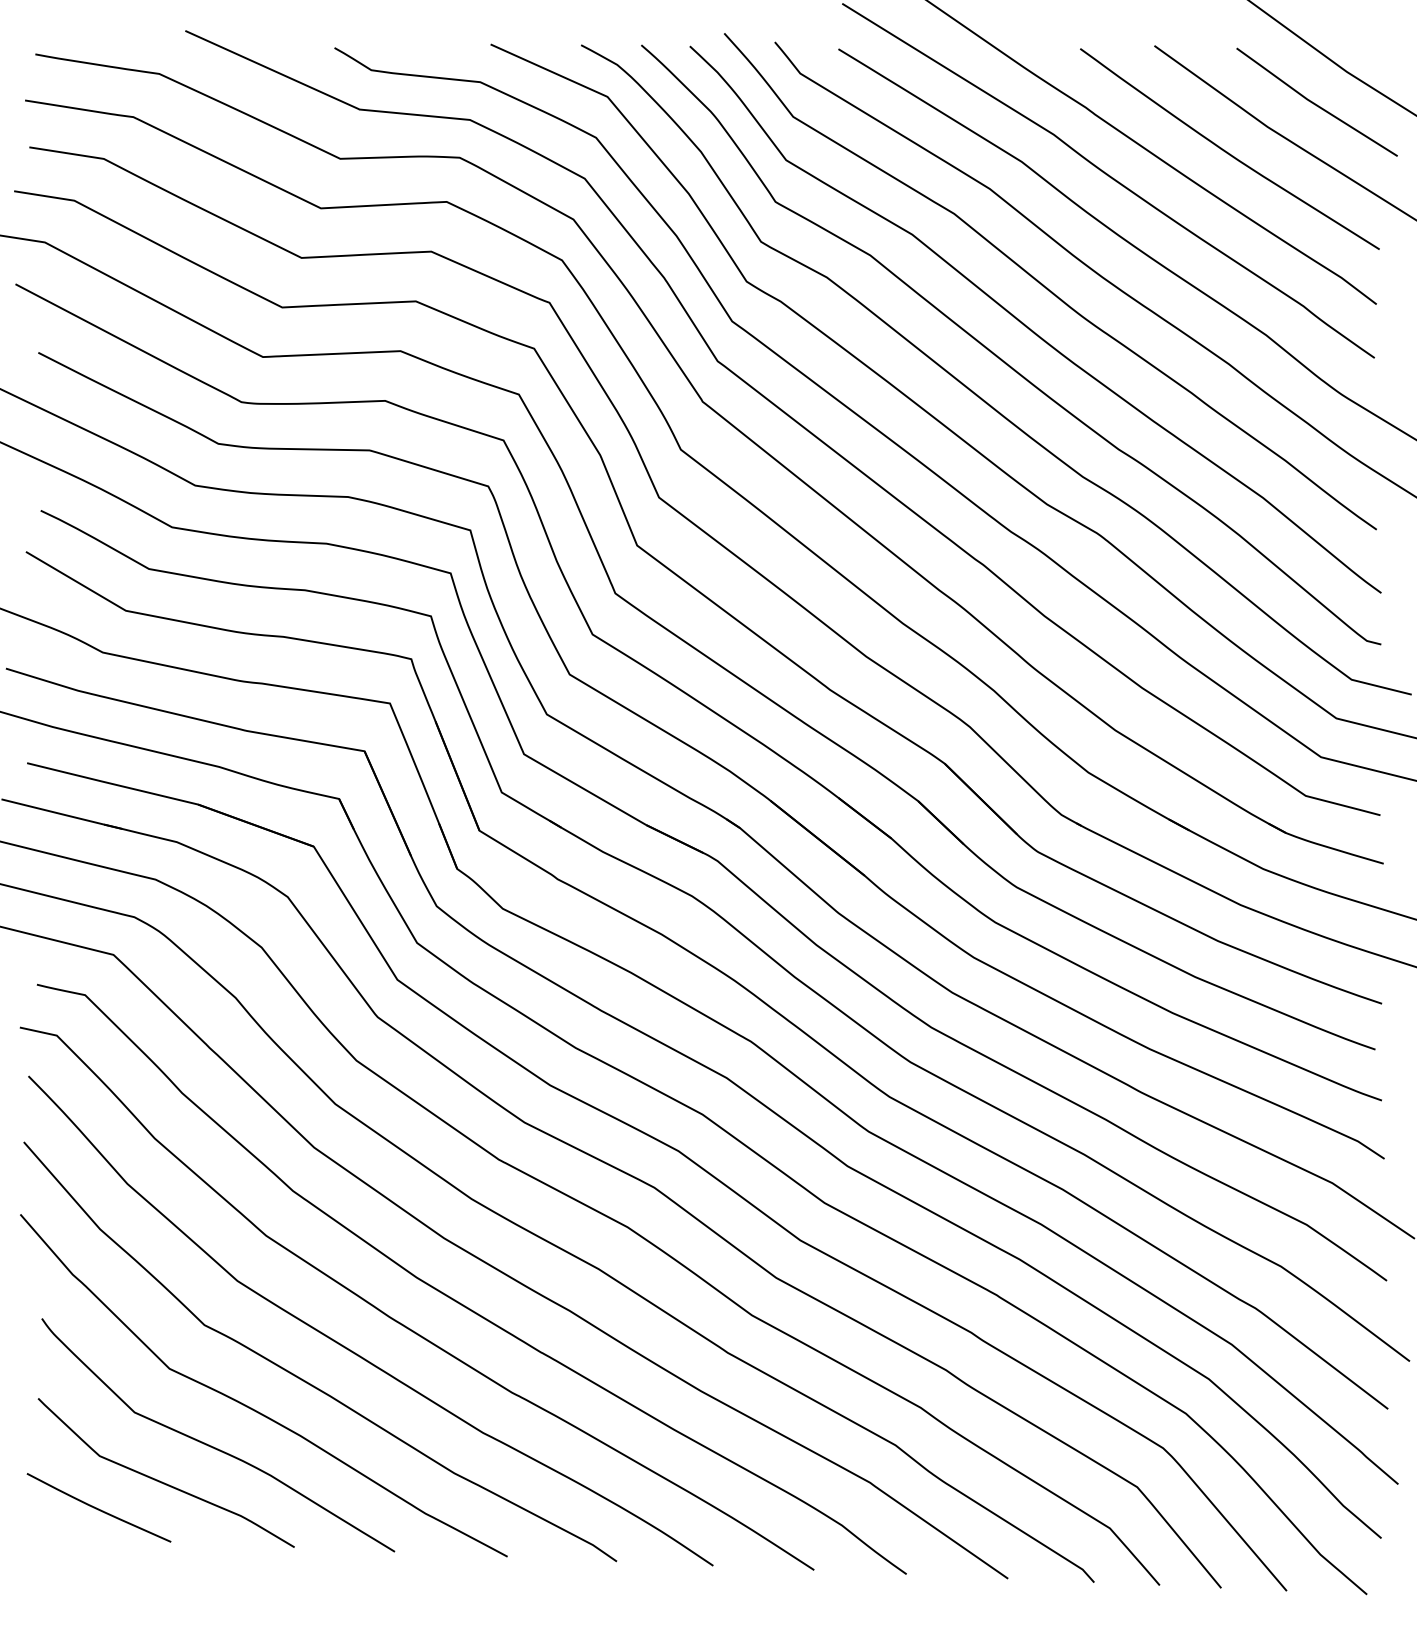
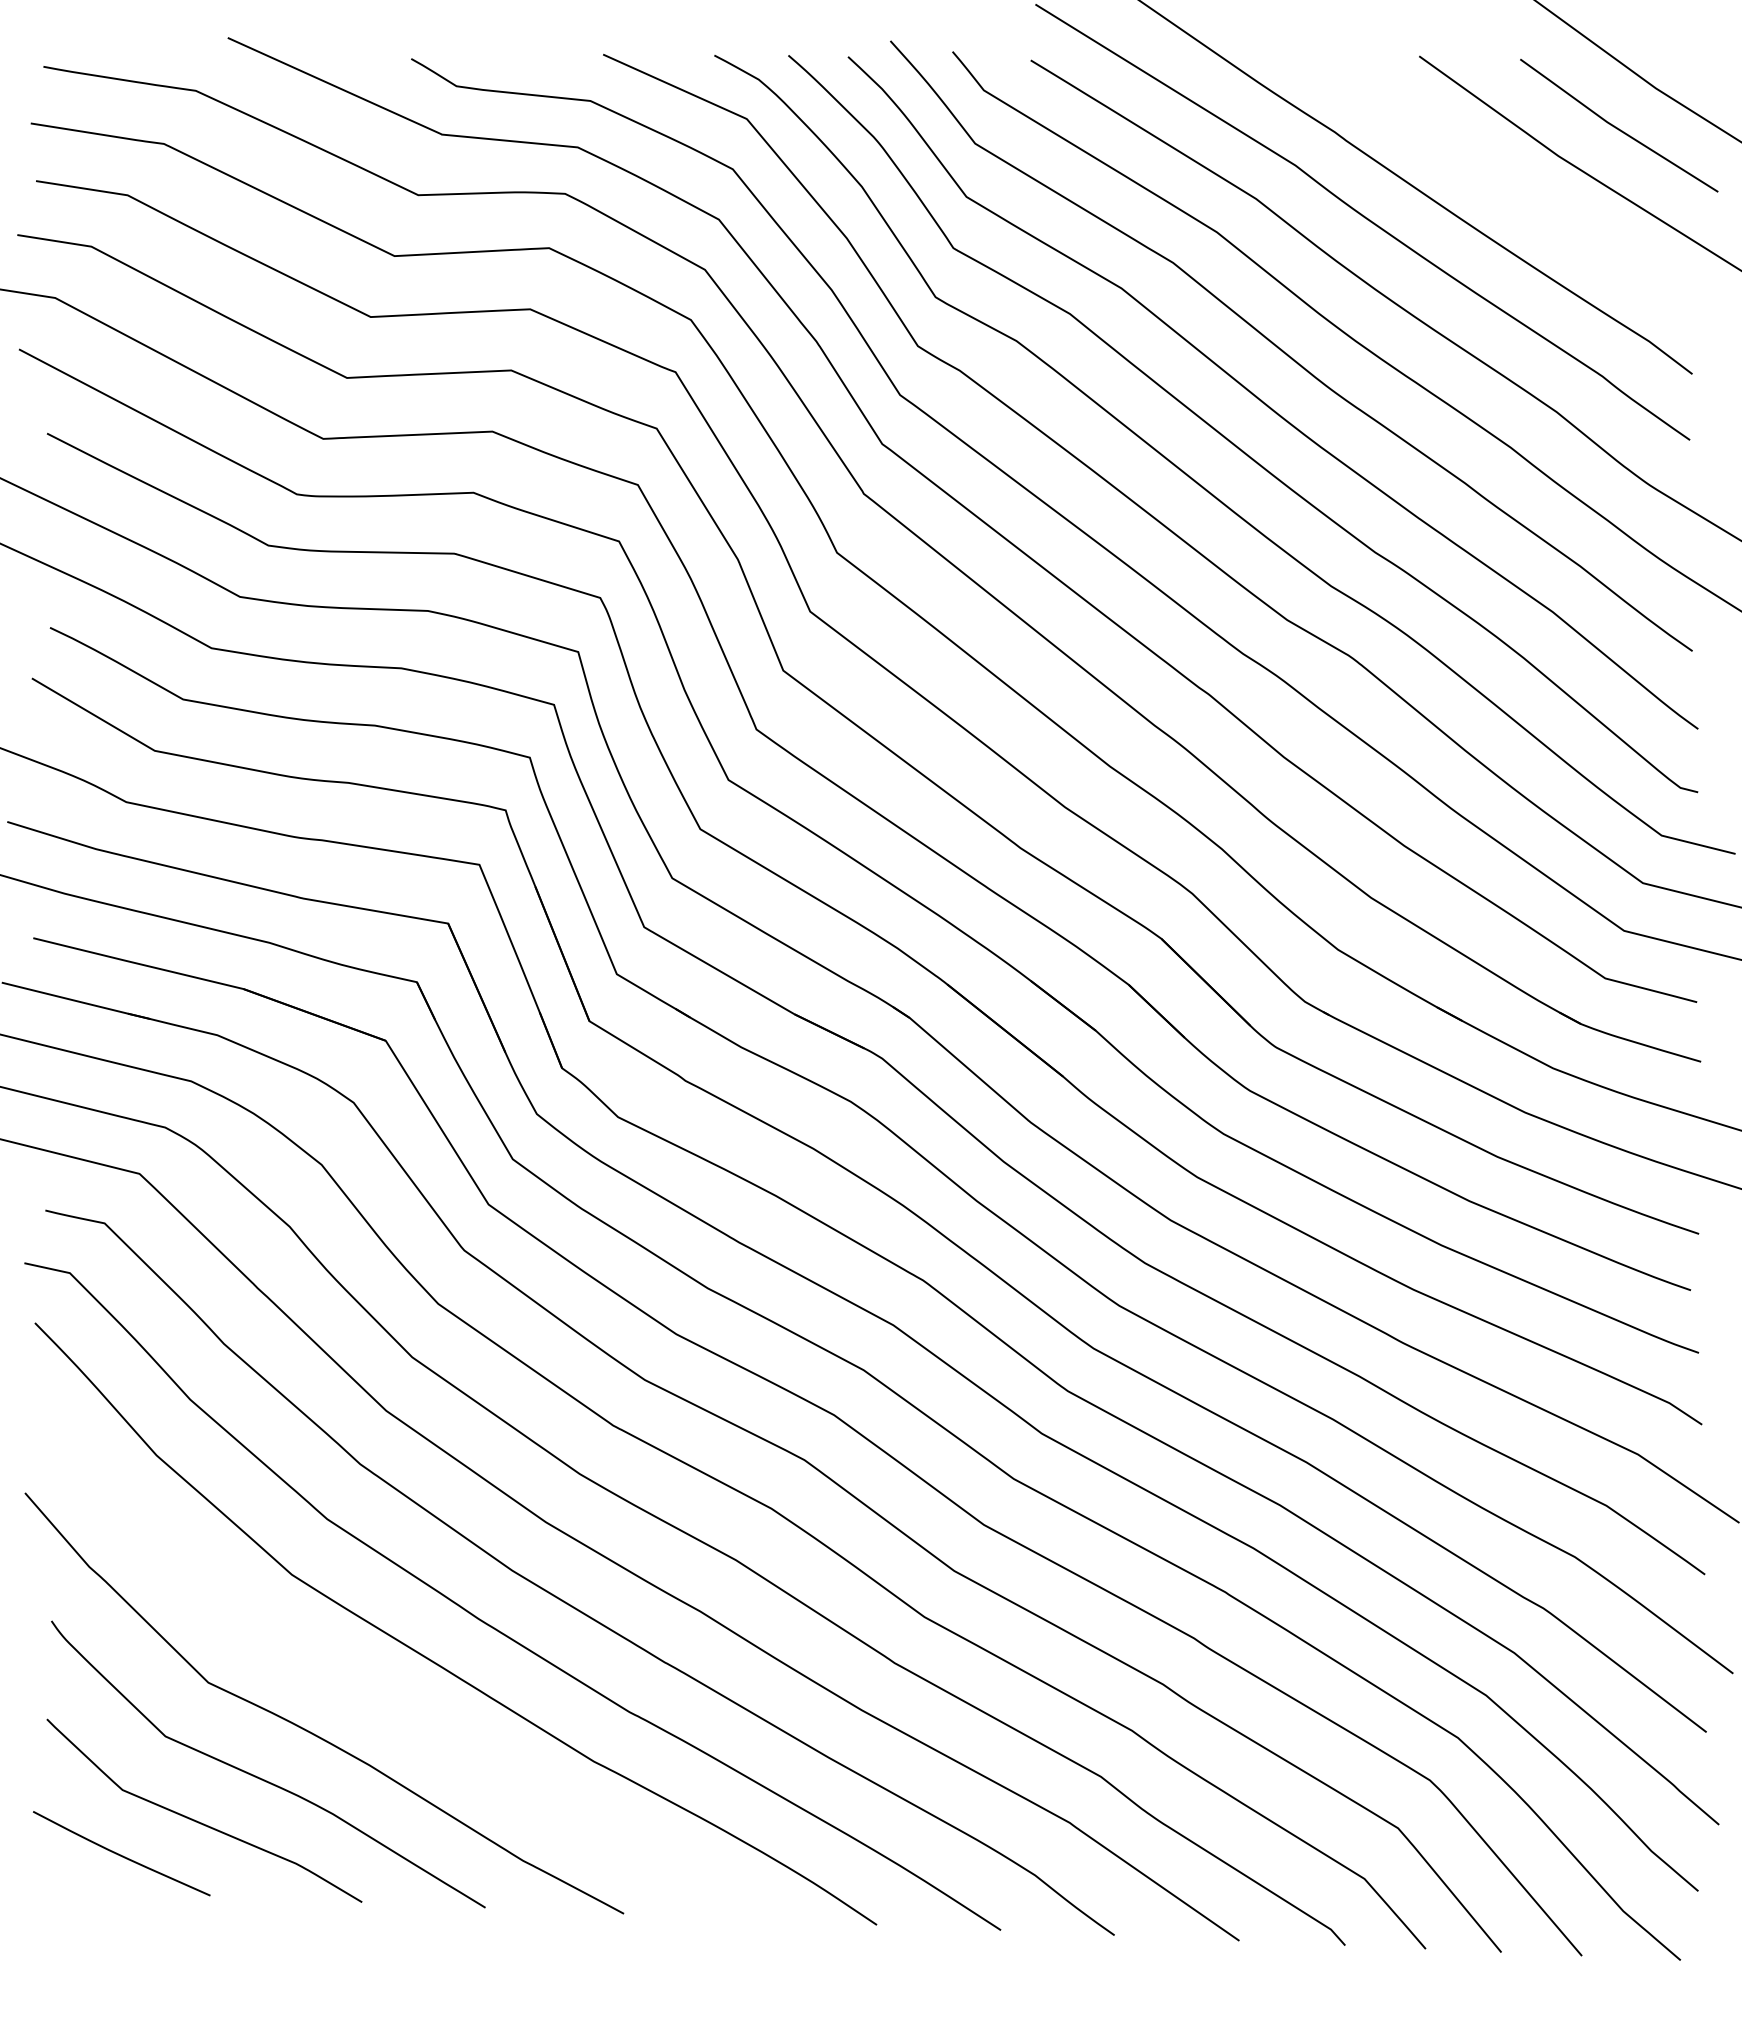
curve: (1228, 152) -> (1510, 187), removed
curve: (303, 1379) -> (372, 1695), removed

